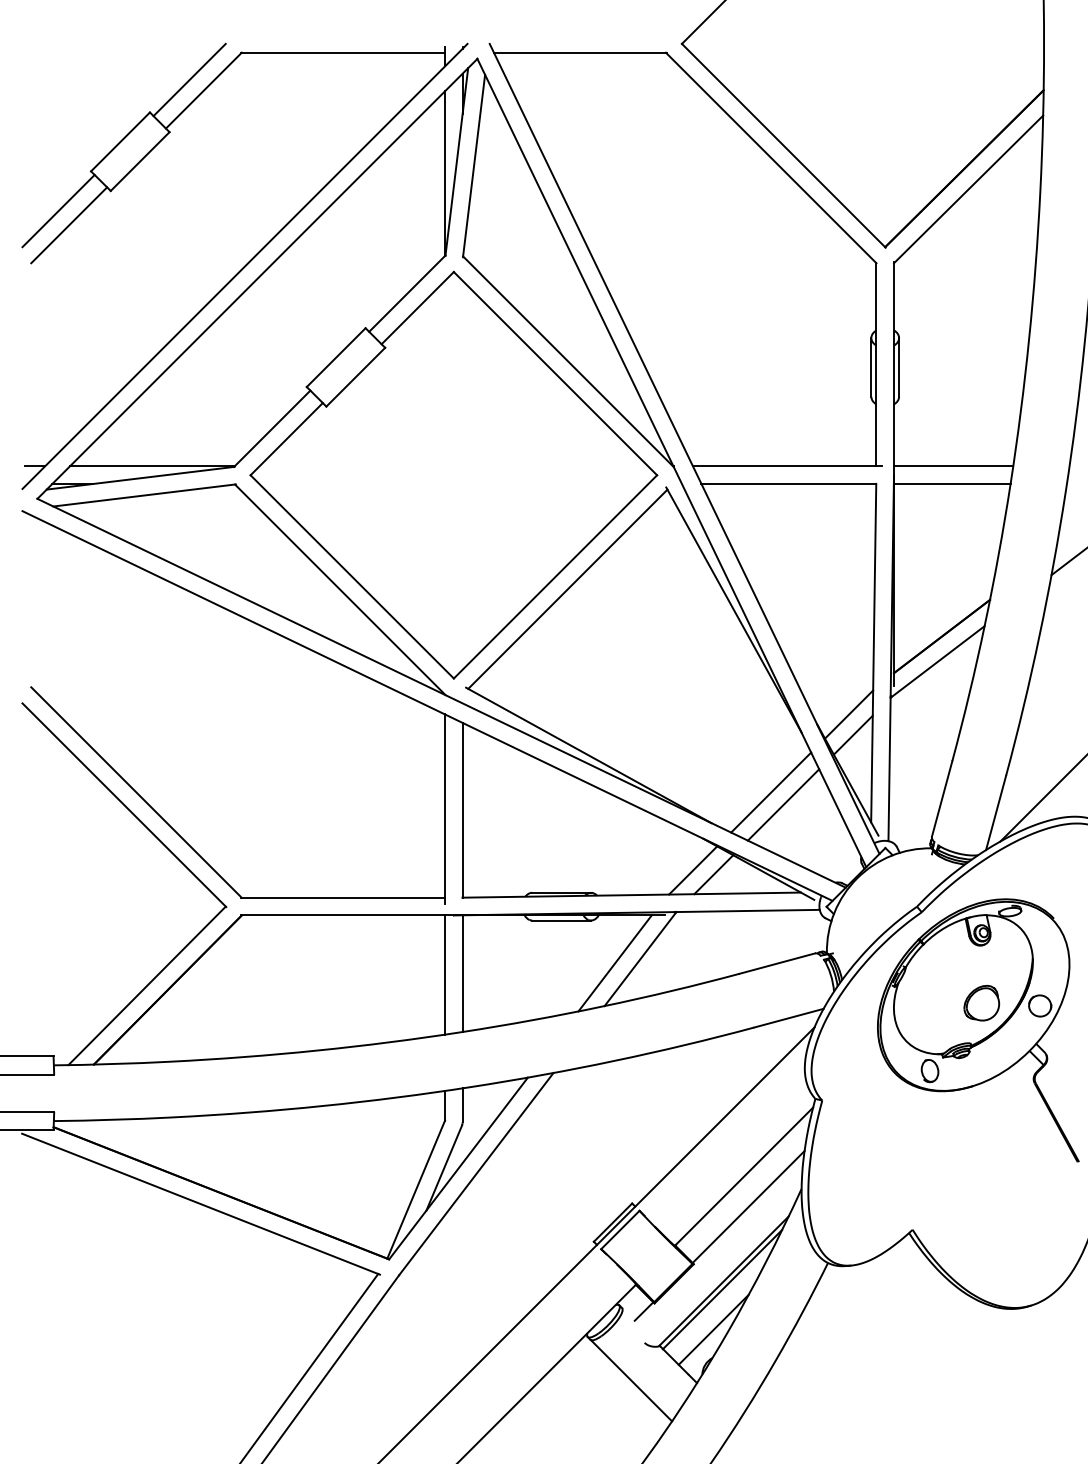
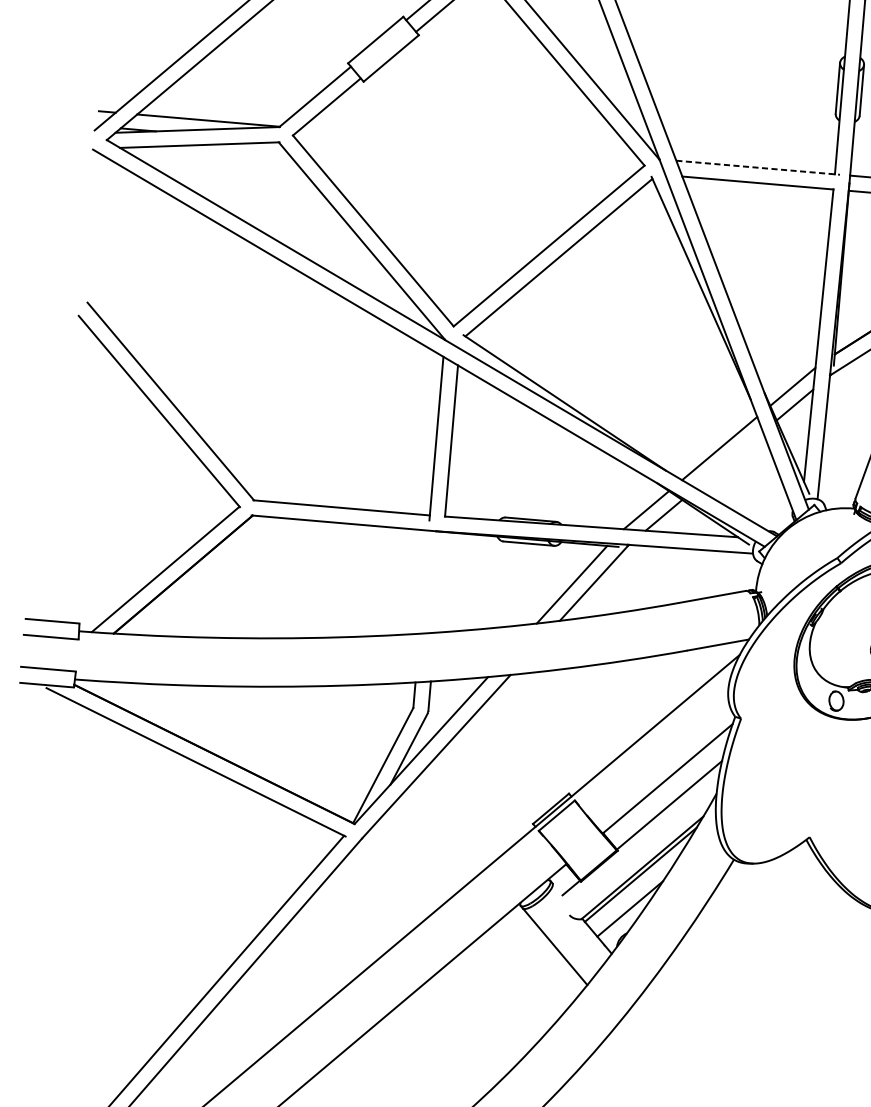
line: (787, 466) -> (758, 167), solid -> dashed
line: (783, 804) -> (729, 459), removed
line: (462, 973) -> (439, 582), removed
line: (445, 974) -> (424, 581), removed

